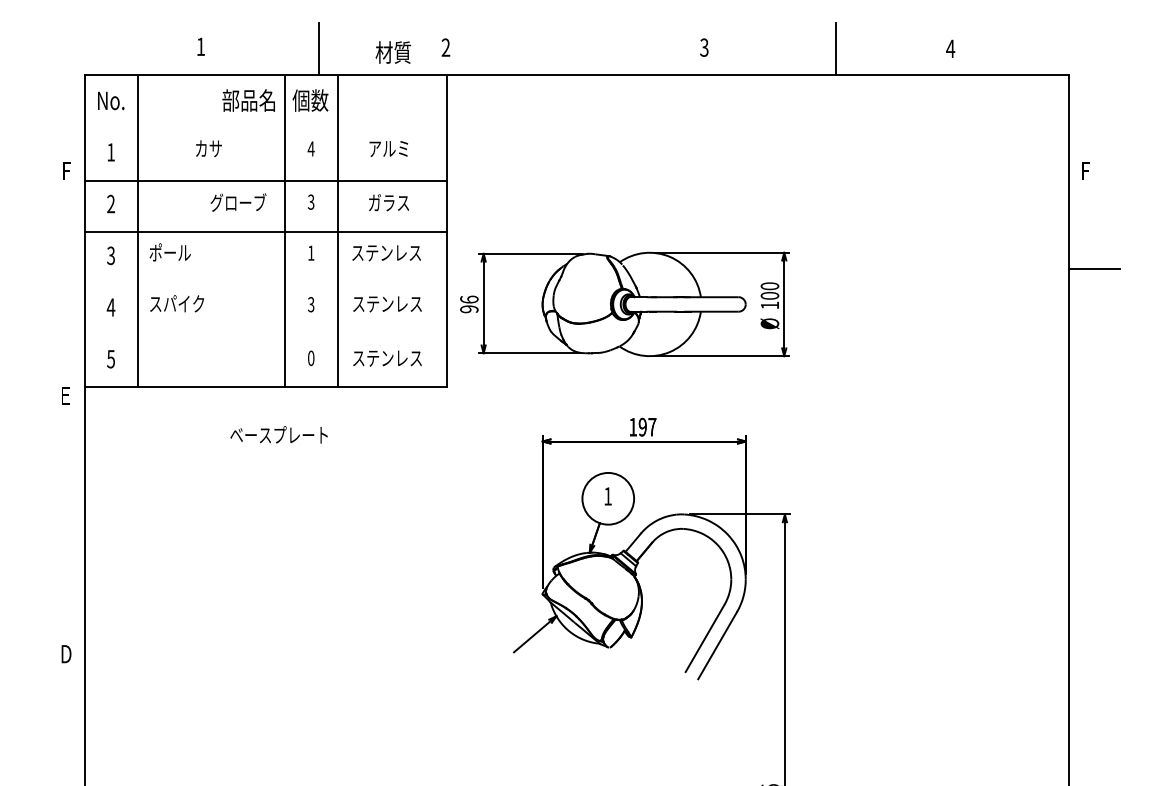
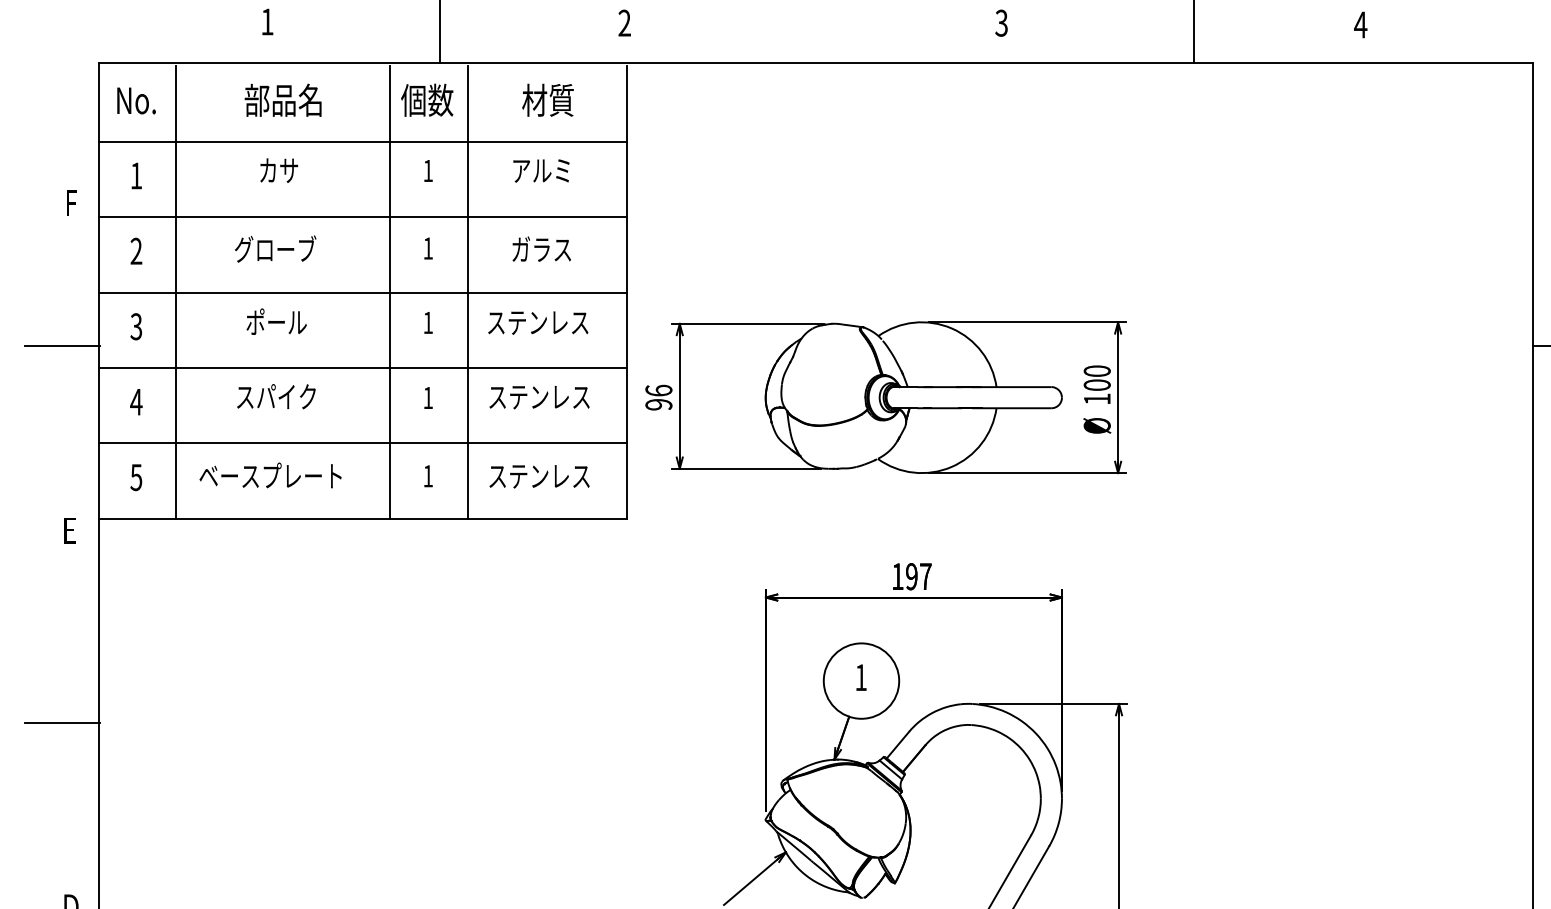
text: (392, 52) -> (546, 100), moved
text: (248, 100) -> (282, 100), moved
line: (266, 128) -> (363, 141), added
text: (310, 148) -> (427, 170), 4 -> 1
text: (310, 201) -> (427, 247), 3 -> 1
text: (238, 202) -> (275, 248), moved
text: (169, 252) -> (275, 321), moved
line: (60, 269) -> (62, 346), added
line: (266, 284) -> (363, 368), added
text: (176, 303) -> (275, 396), moved
text: (310, 304) -> (427, 397), 3 -> 1
line: (266, 335) -> (363, 442), added
text: (311, 358) -> (428, 476), 0 -> 1
text: (278, 434) -> (269, 475), moved
line: (60, 527) -> (62, 722), added

